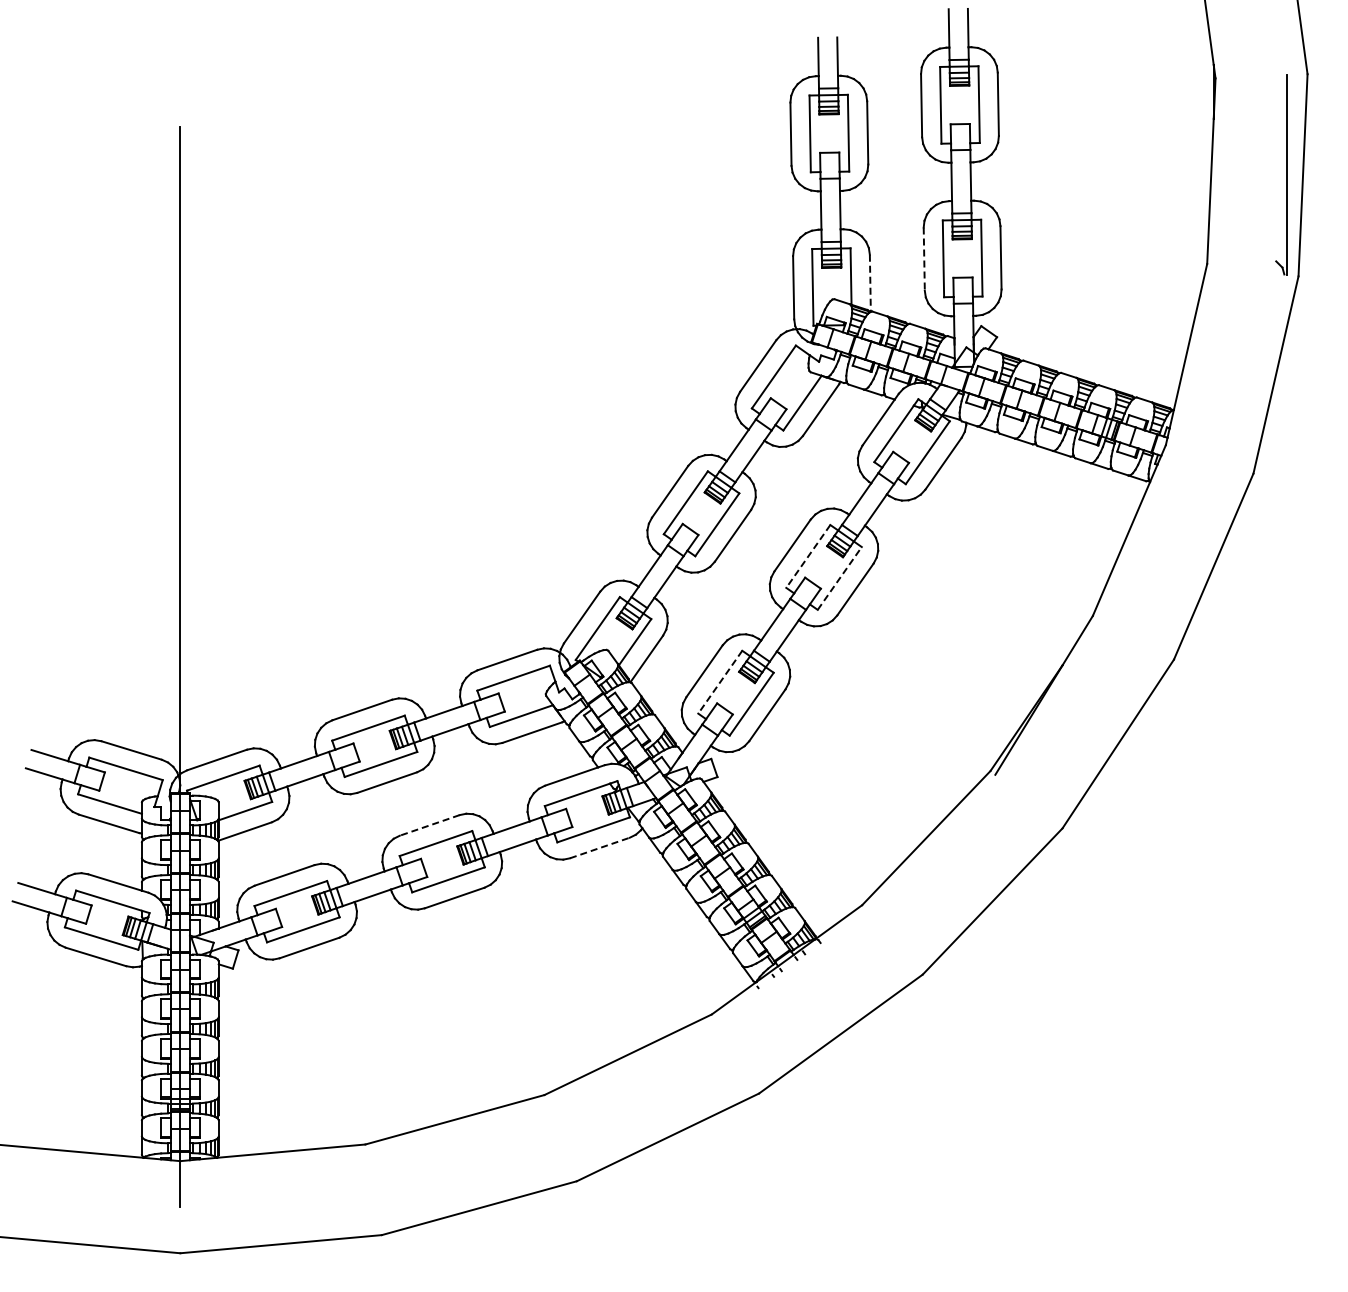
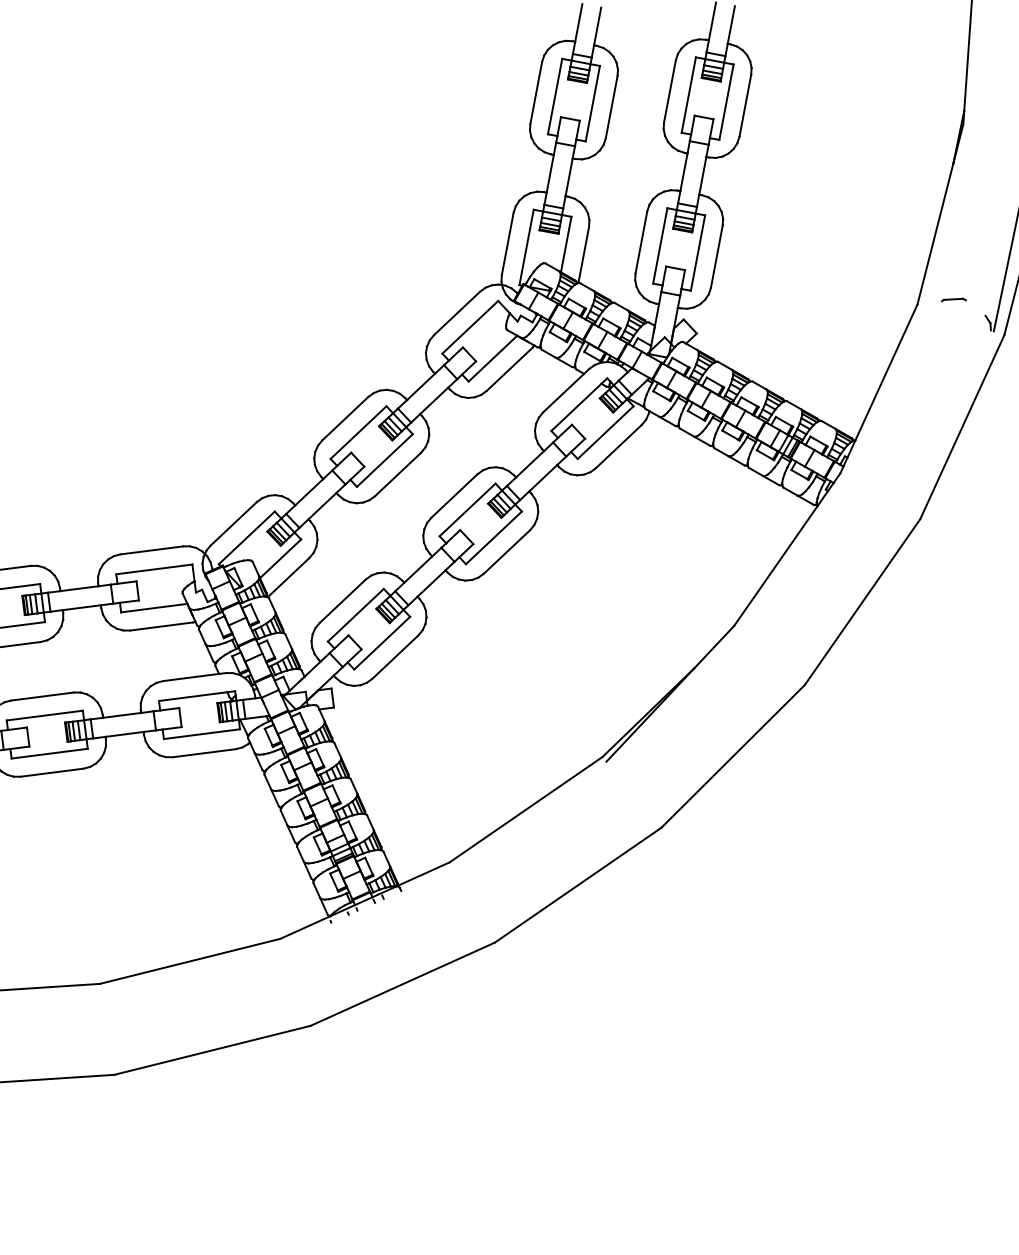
part: (1241, 252) -> (953, 300), added
line: (924, 259) -> (641, 242), dashed -> solid
line: (870, 283) -> (583, 255), dashed -> solid
line: (808, 556) -> (467, 510), dashed -> solid
line: (840, 578) -> (494, 538), dashed -> solid
line: (720, 682) -> (356, 615), dashed -> solid
line: (429, 825) -> (42, 696), dashed -> solid
line: (599, 848) -> (203, 753), dashed -> solid

